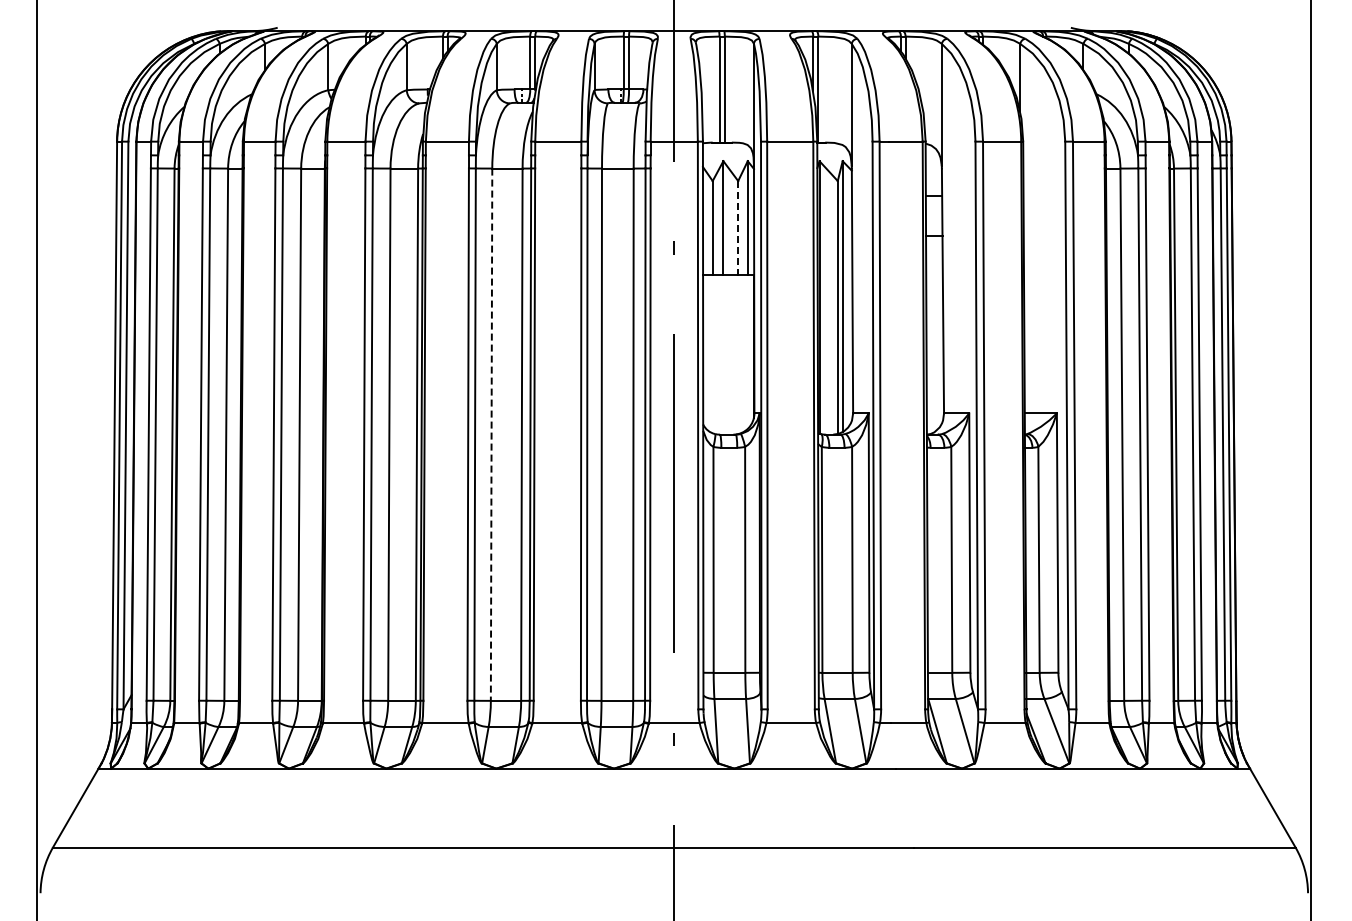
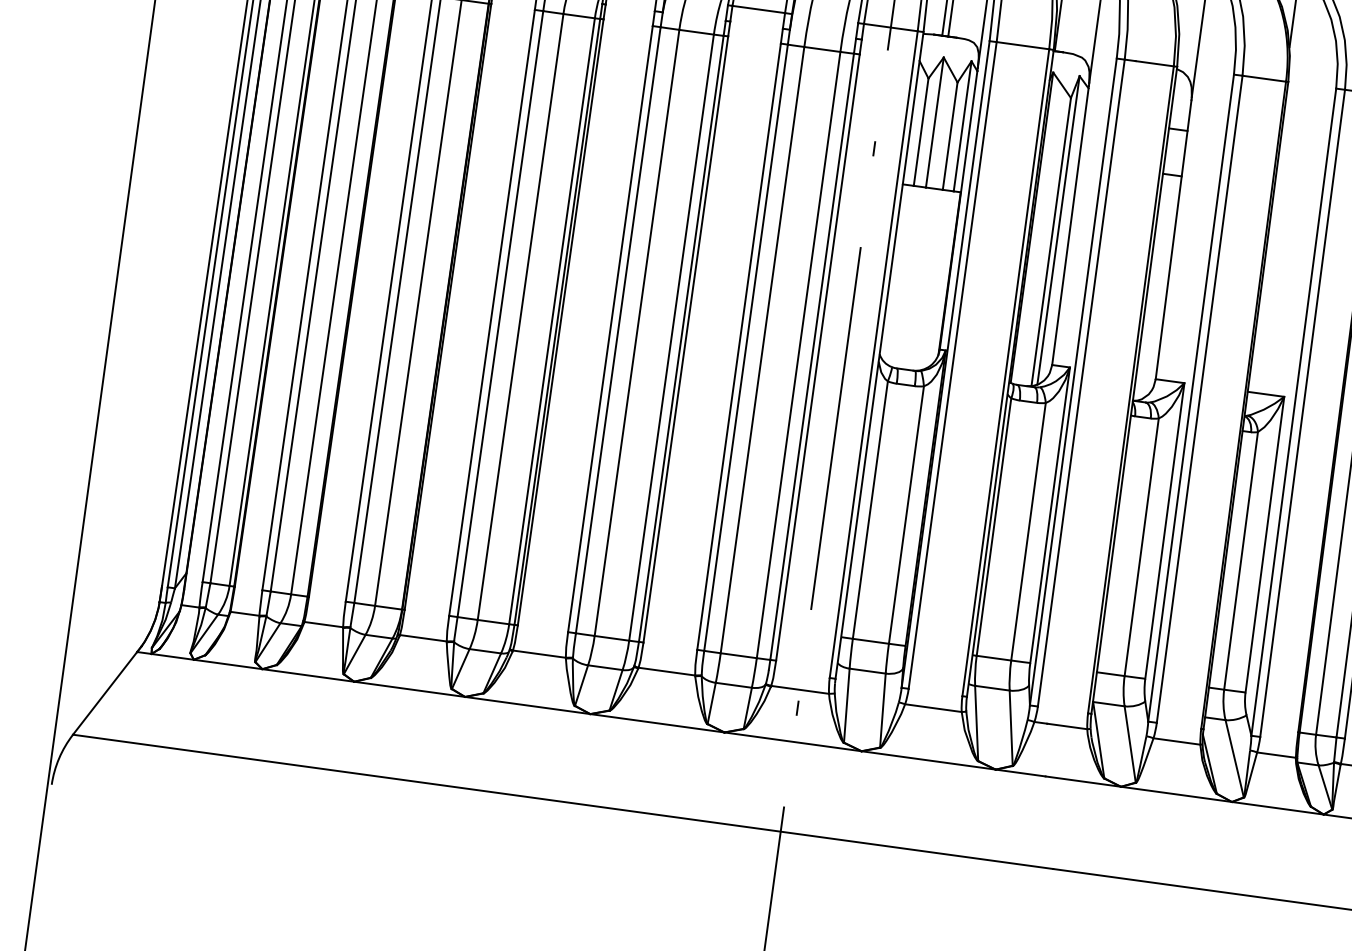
line: (738, 228) -> (950, 136), dashed -> solid
line: (491, 435) -> (636, 333), dashed -> solid

